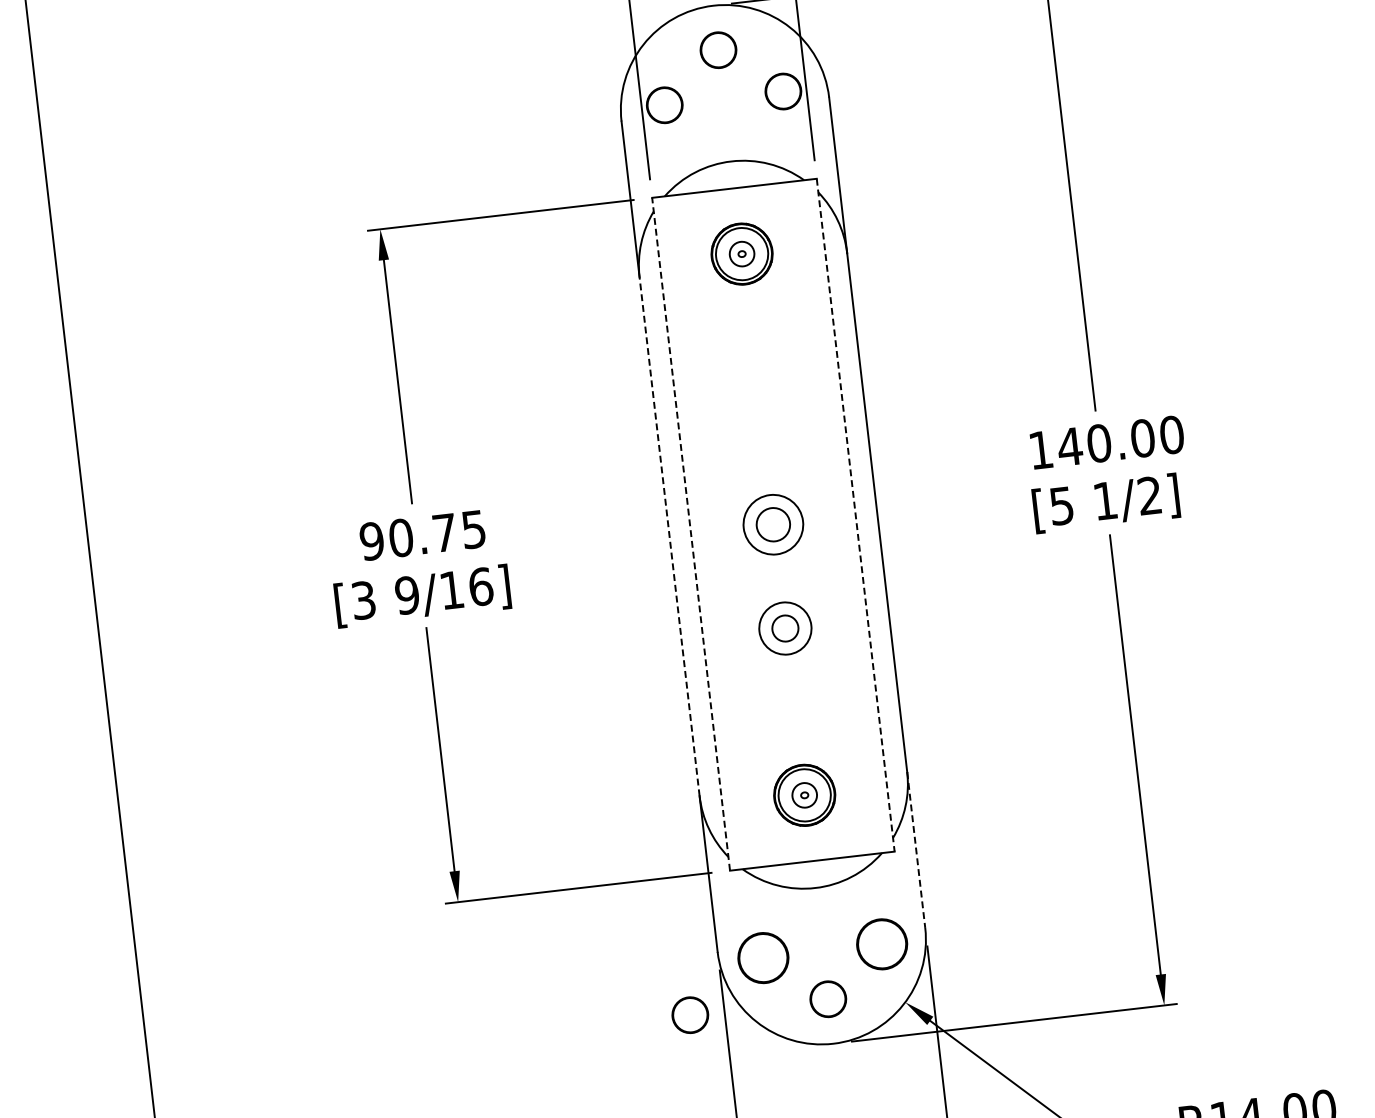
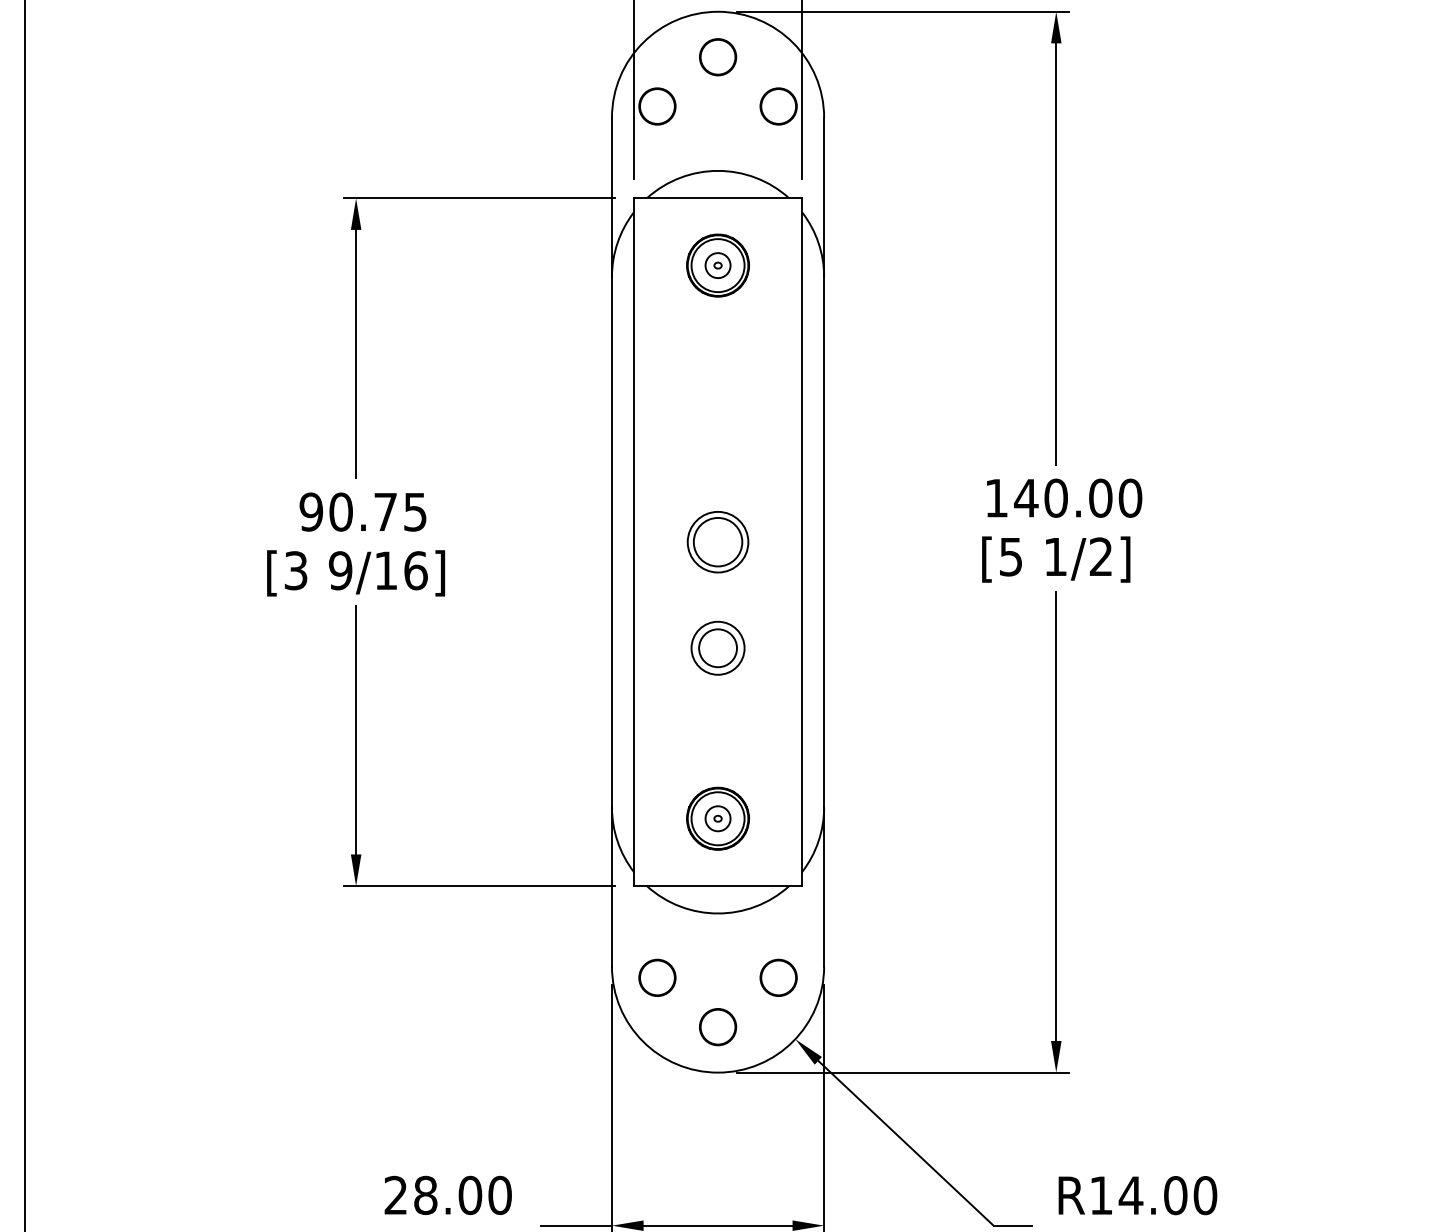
line: (856, 515) -> (802, 542), dashed -> solid
circle: (772, 524) -> (717, 541), size x1.43
line: (690, 534) -> (633, 542), dashed -> solid
line: (669, 536) -> (611, 541), dashed -> solid
circle: (785, 628) -> (718, 648), size x1.43
line: (916, 849) -> (824, 886), dashed -> solid
circle: (881, 943) -> (778, 977), size x0.71
circle: (763, 957) -> (657, 977), size x0.71
circle: (690, 1015) -> (577, 1027), removed

